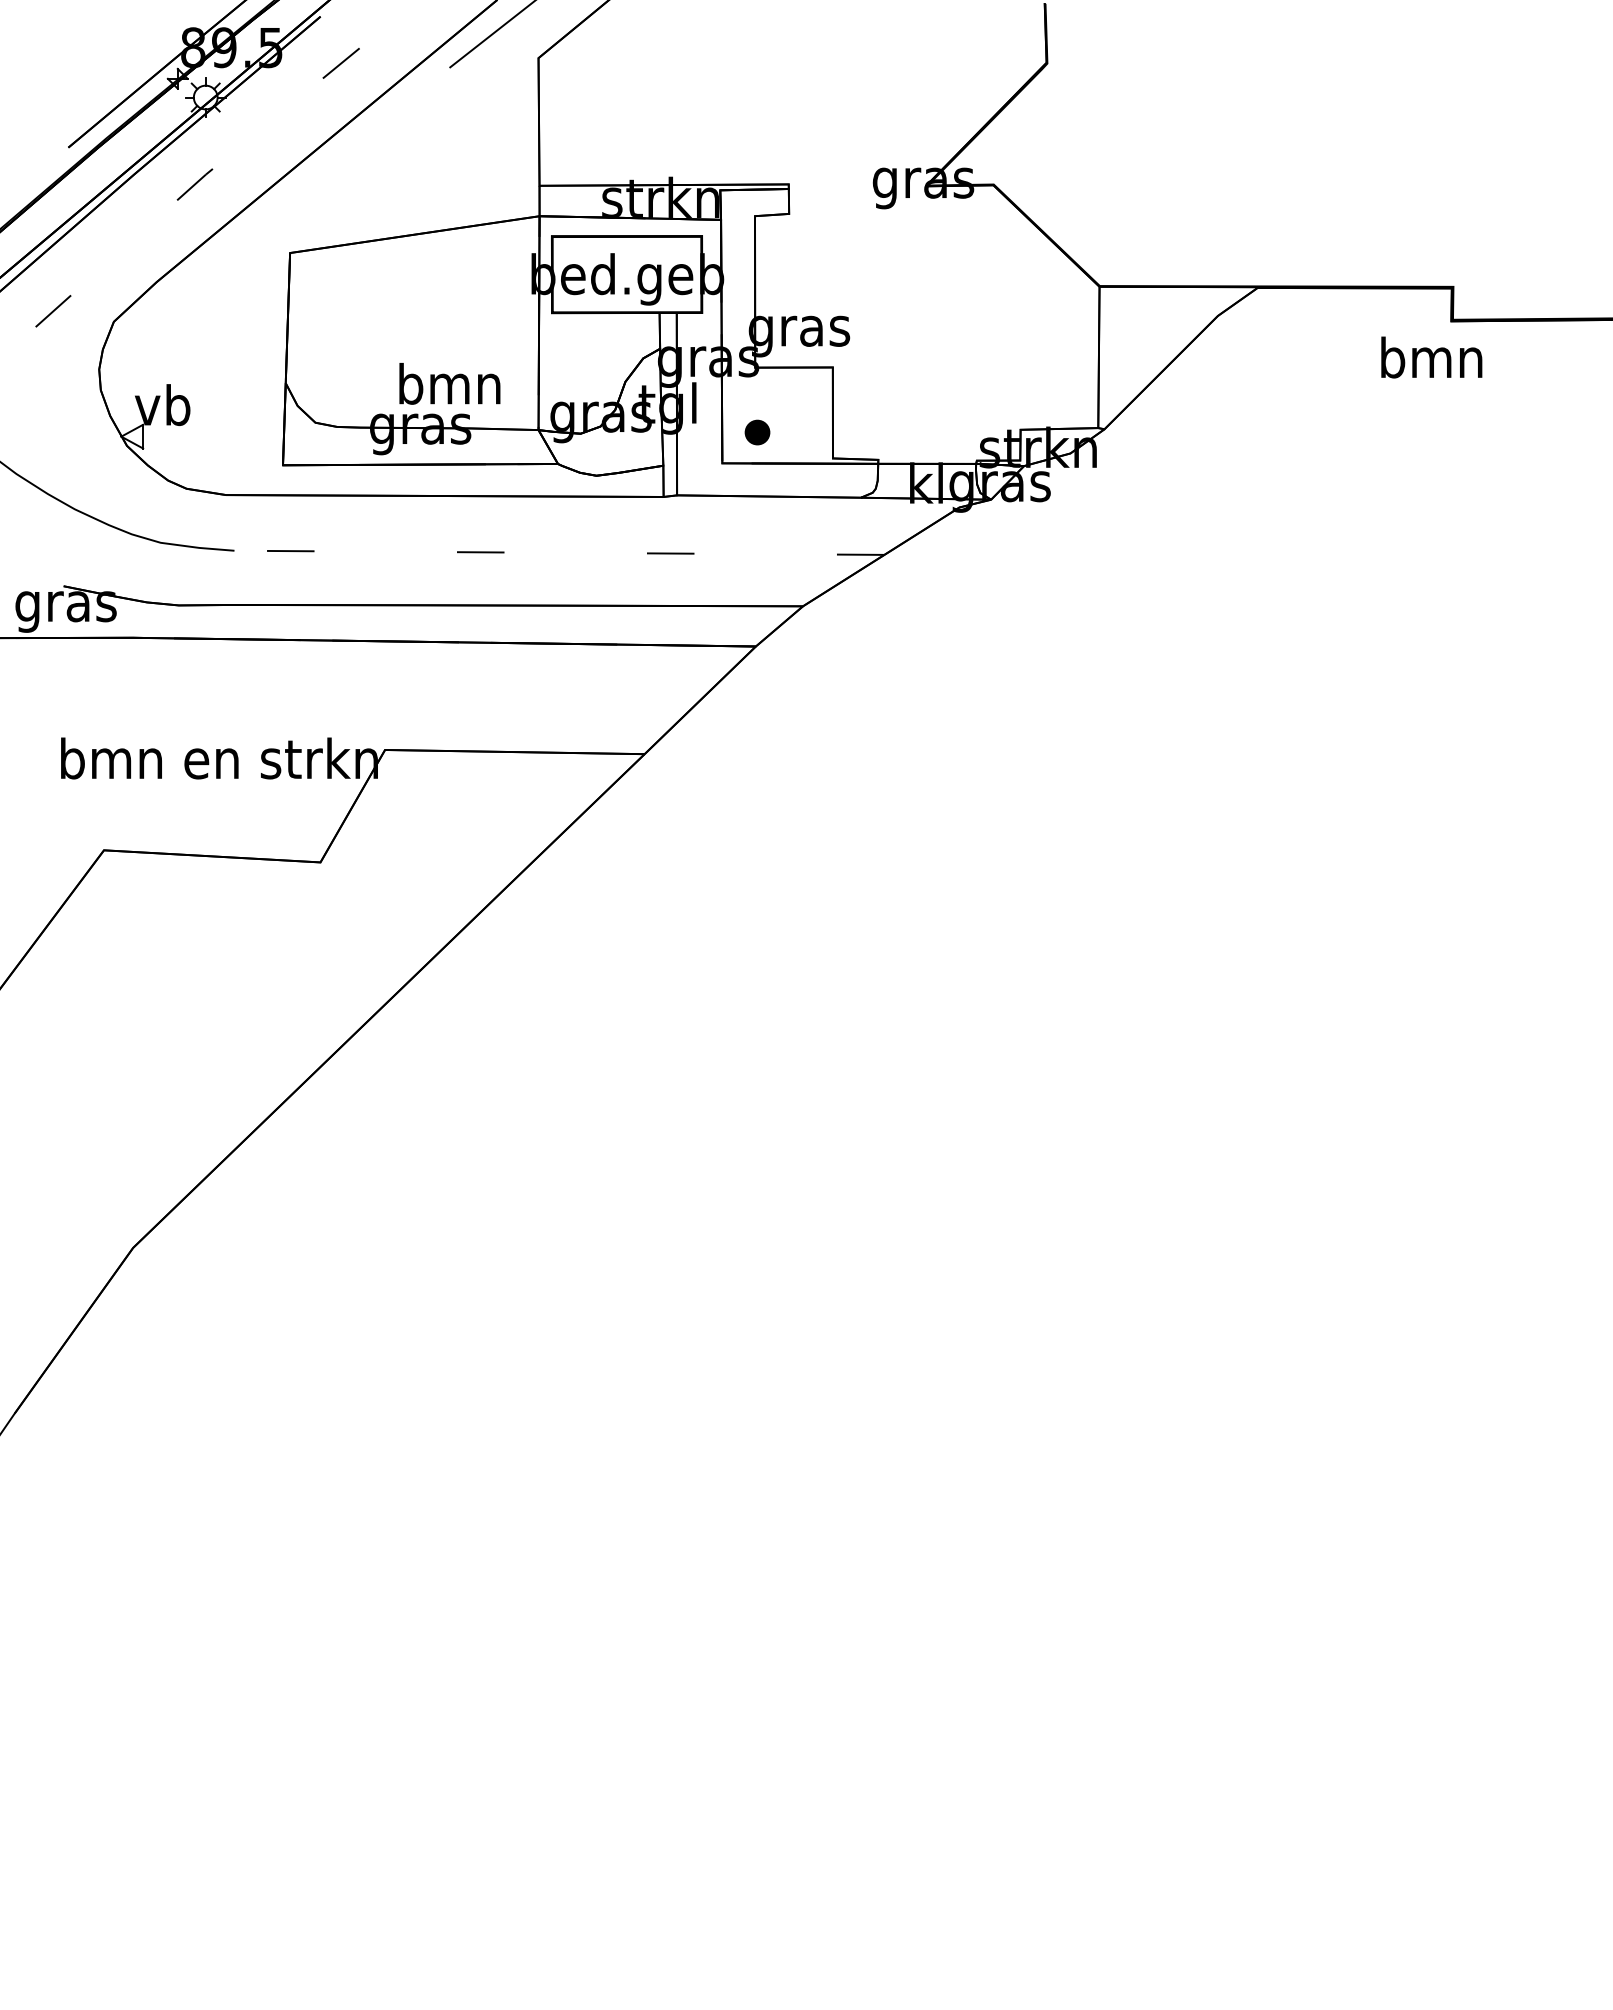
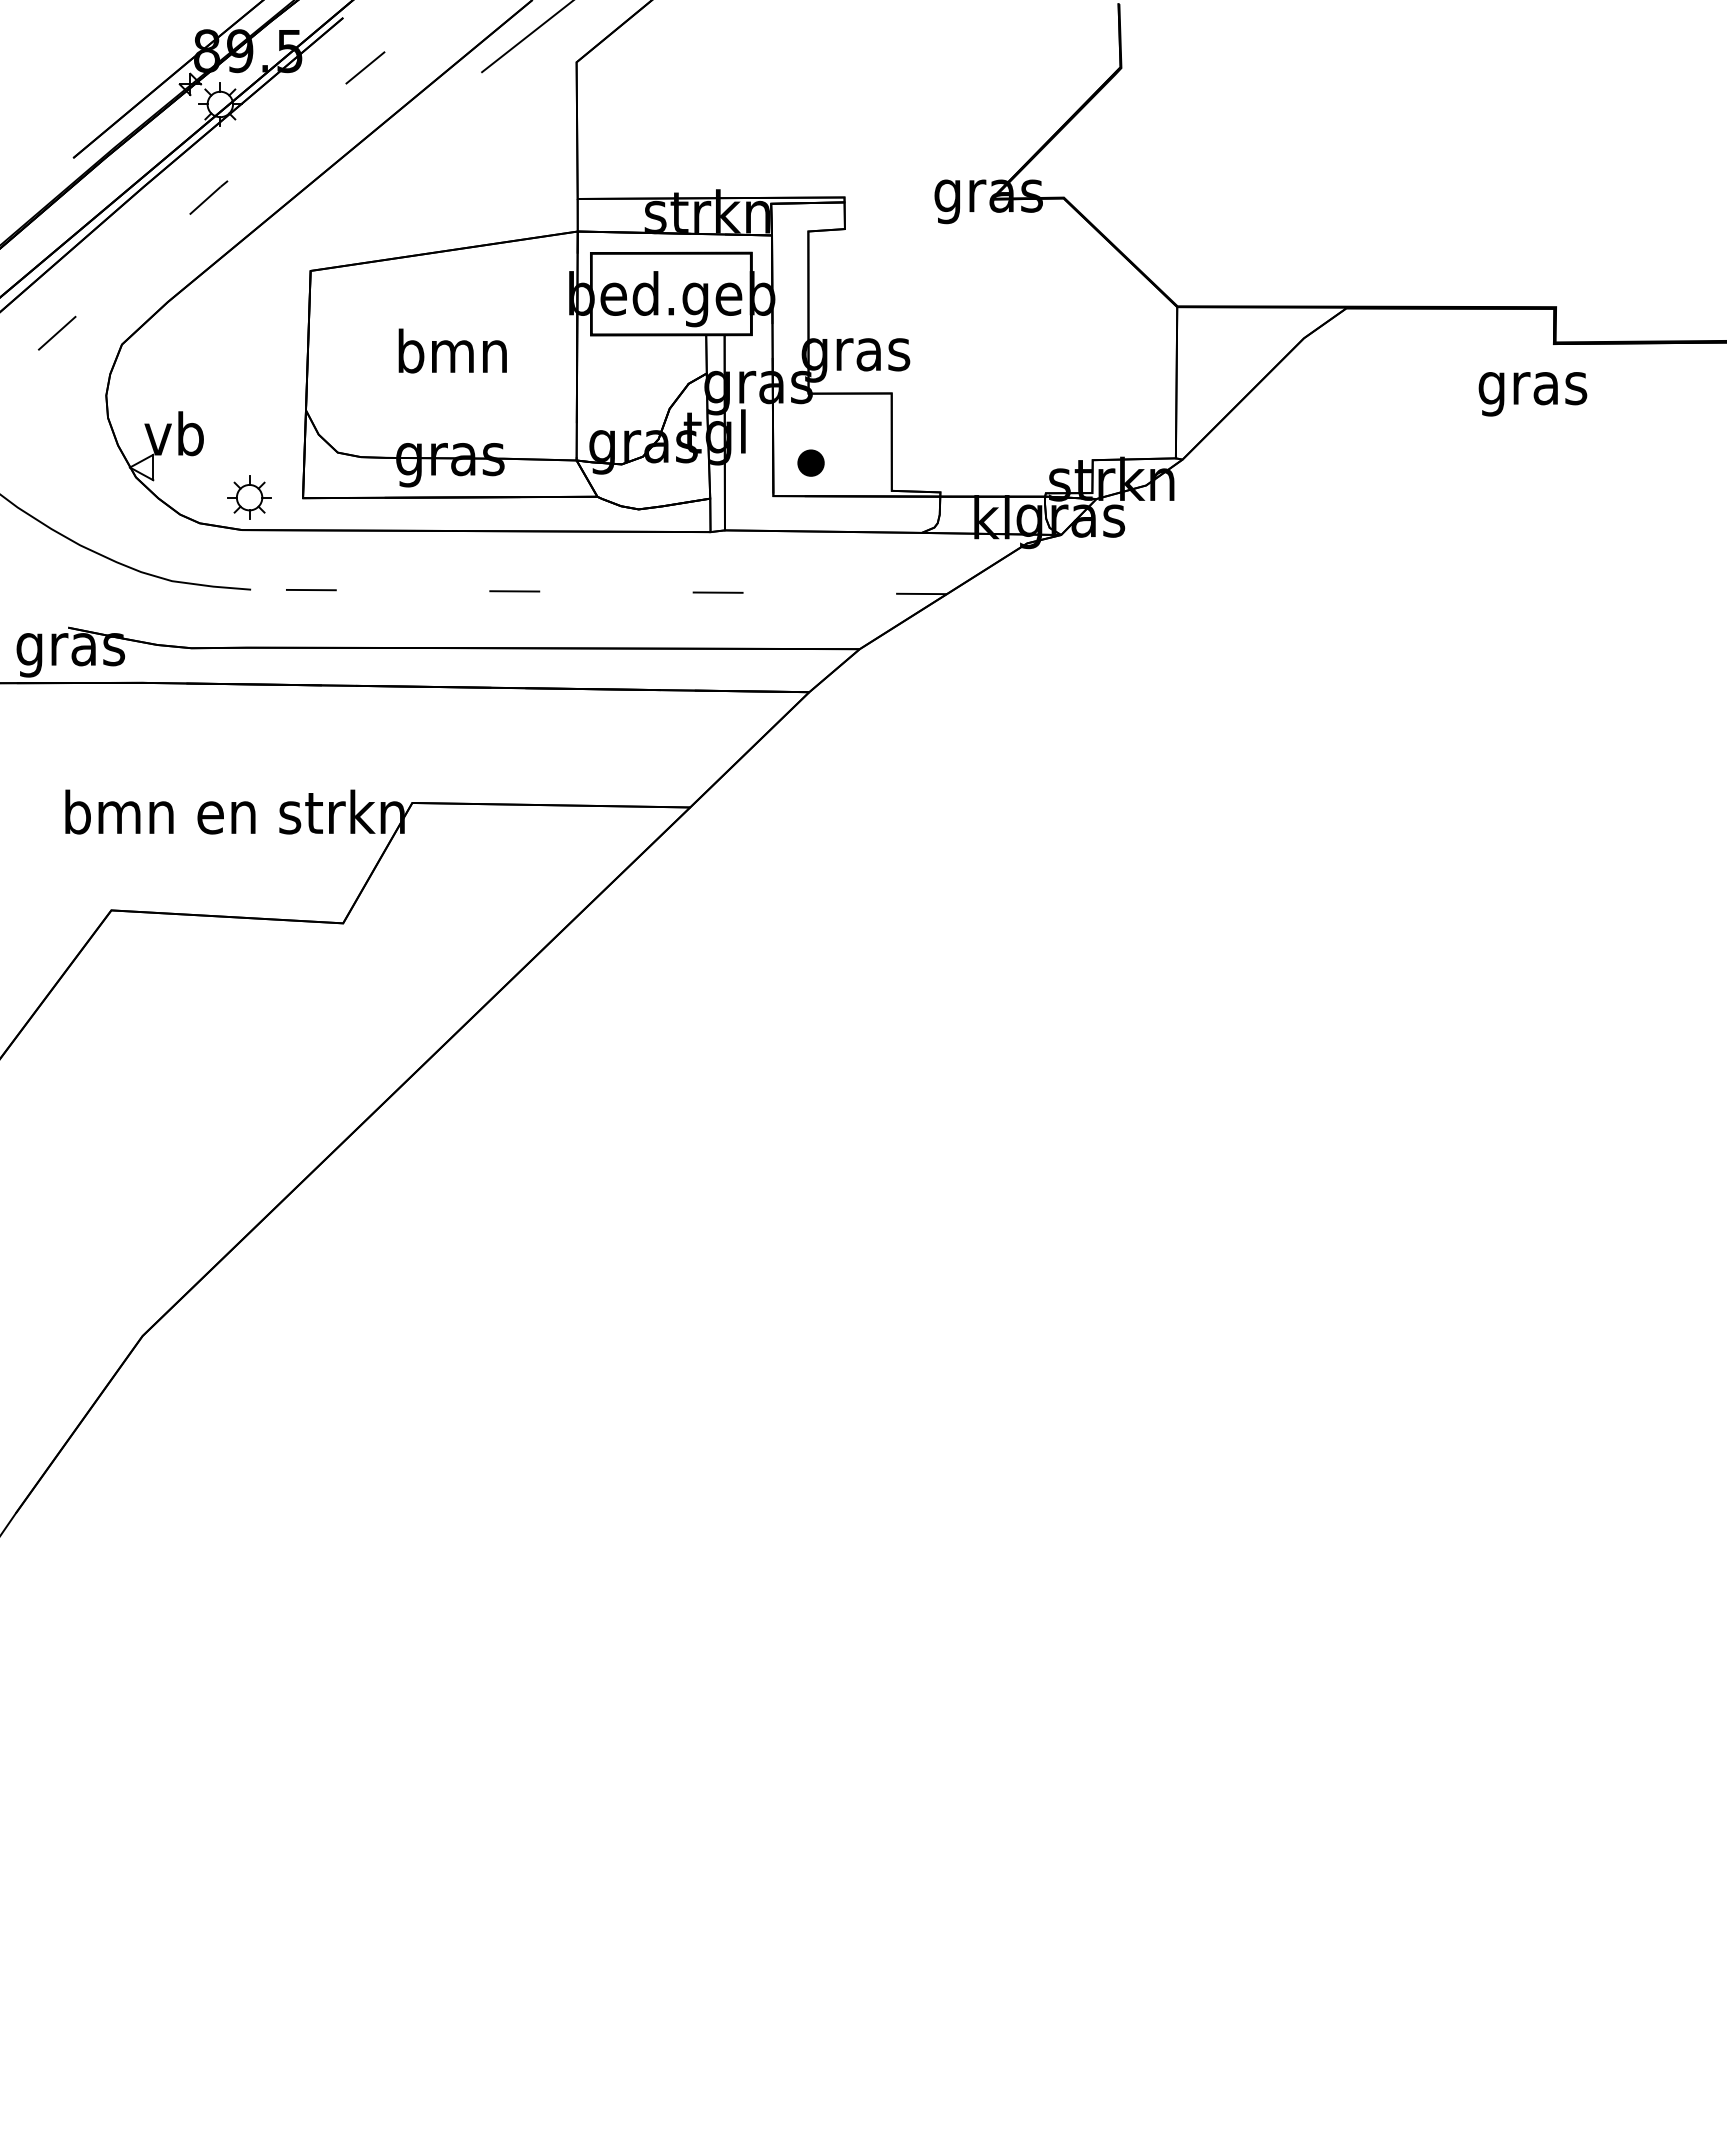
text: (1431, 362) -> (1532, 388), bmn -> gras
text: (449, 383) -> (452, 350), moved
part: (232, 464) -> (248, 497), added

